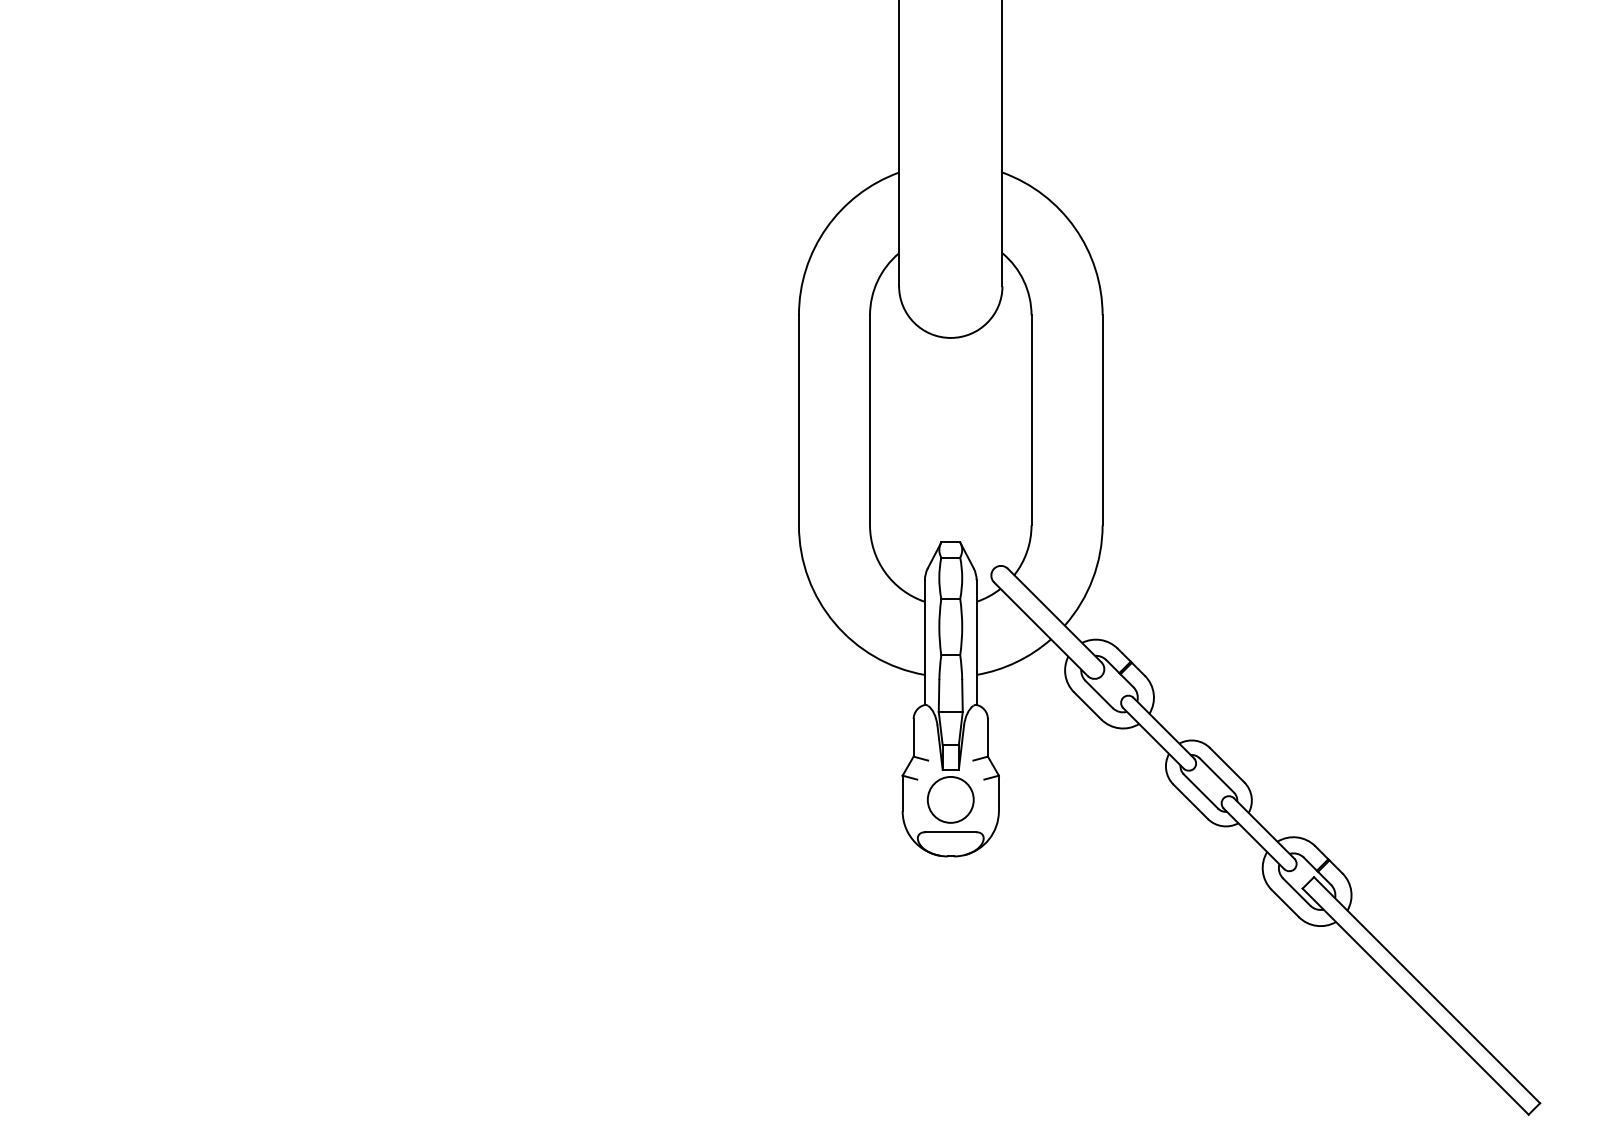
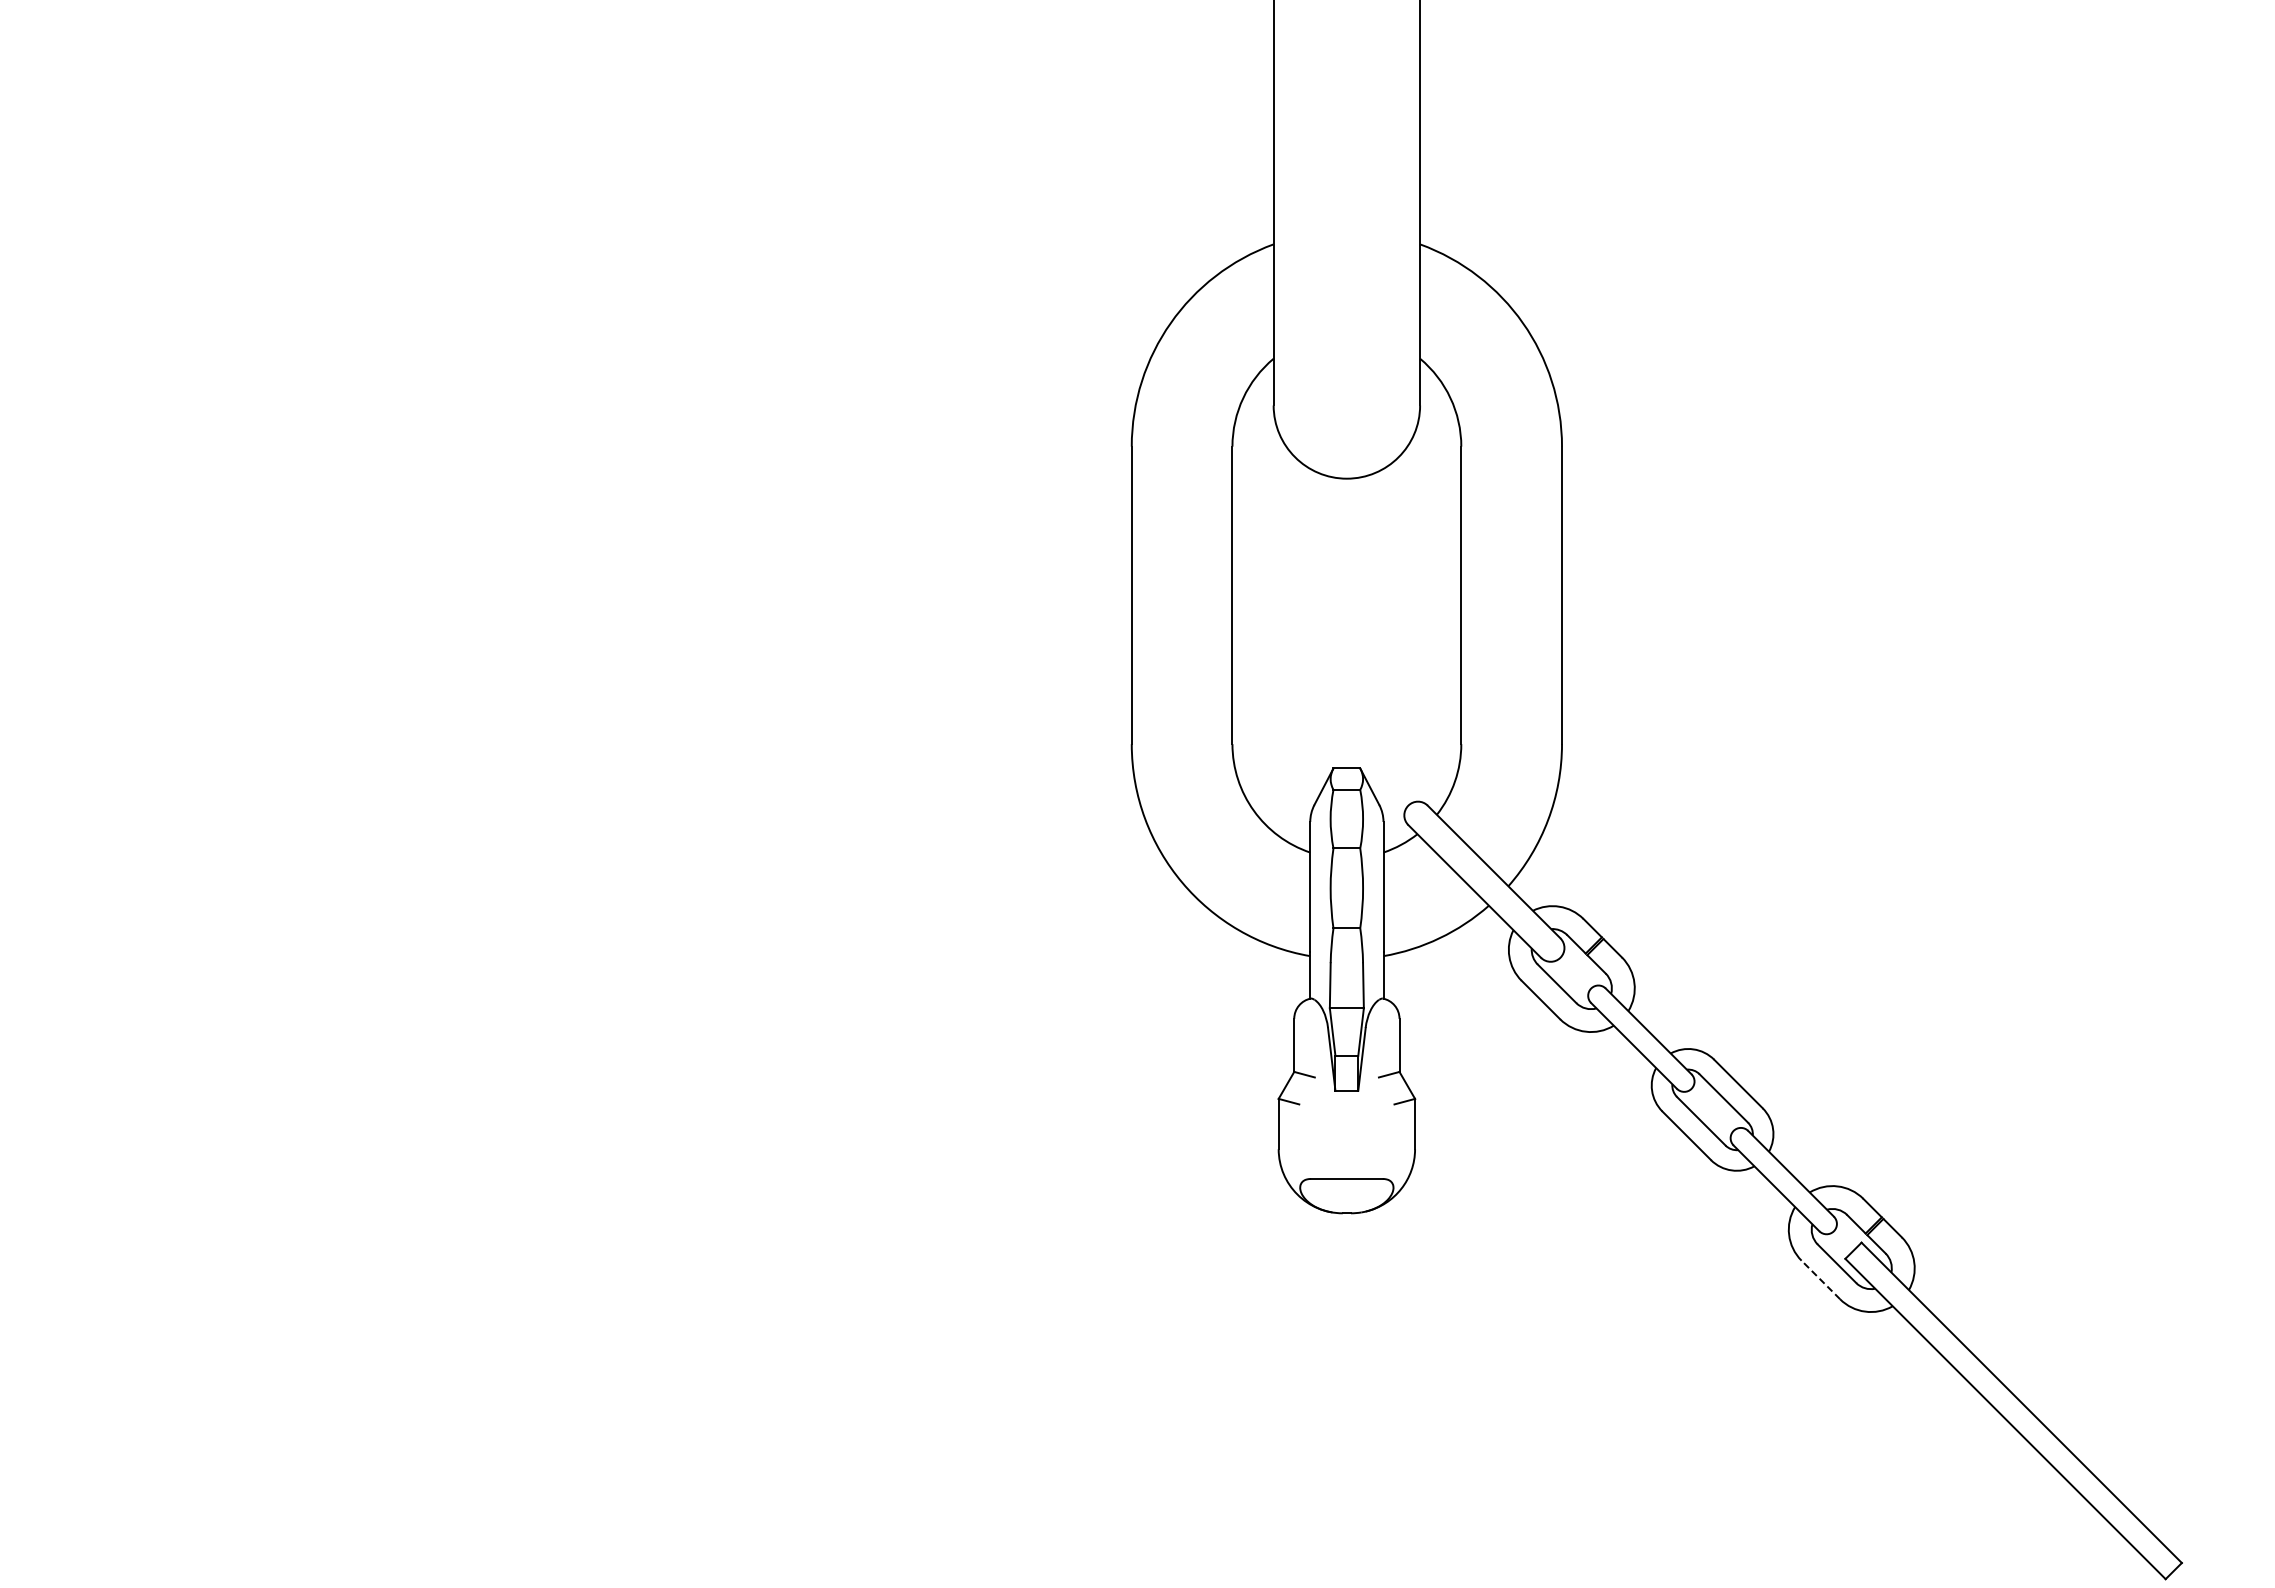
circle: (950, 799) -> (1346, 1132), removed
line: (1285, 903) -> (1820, 1279), solid -> dashed

